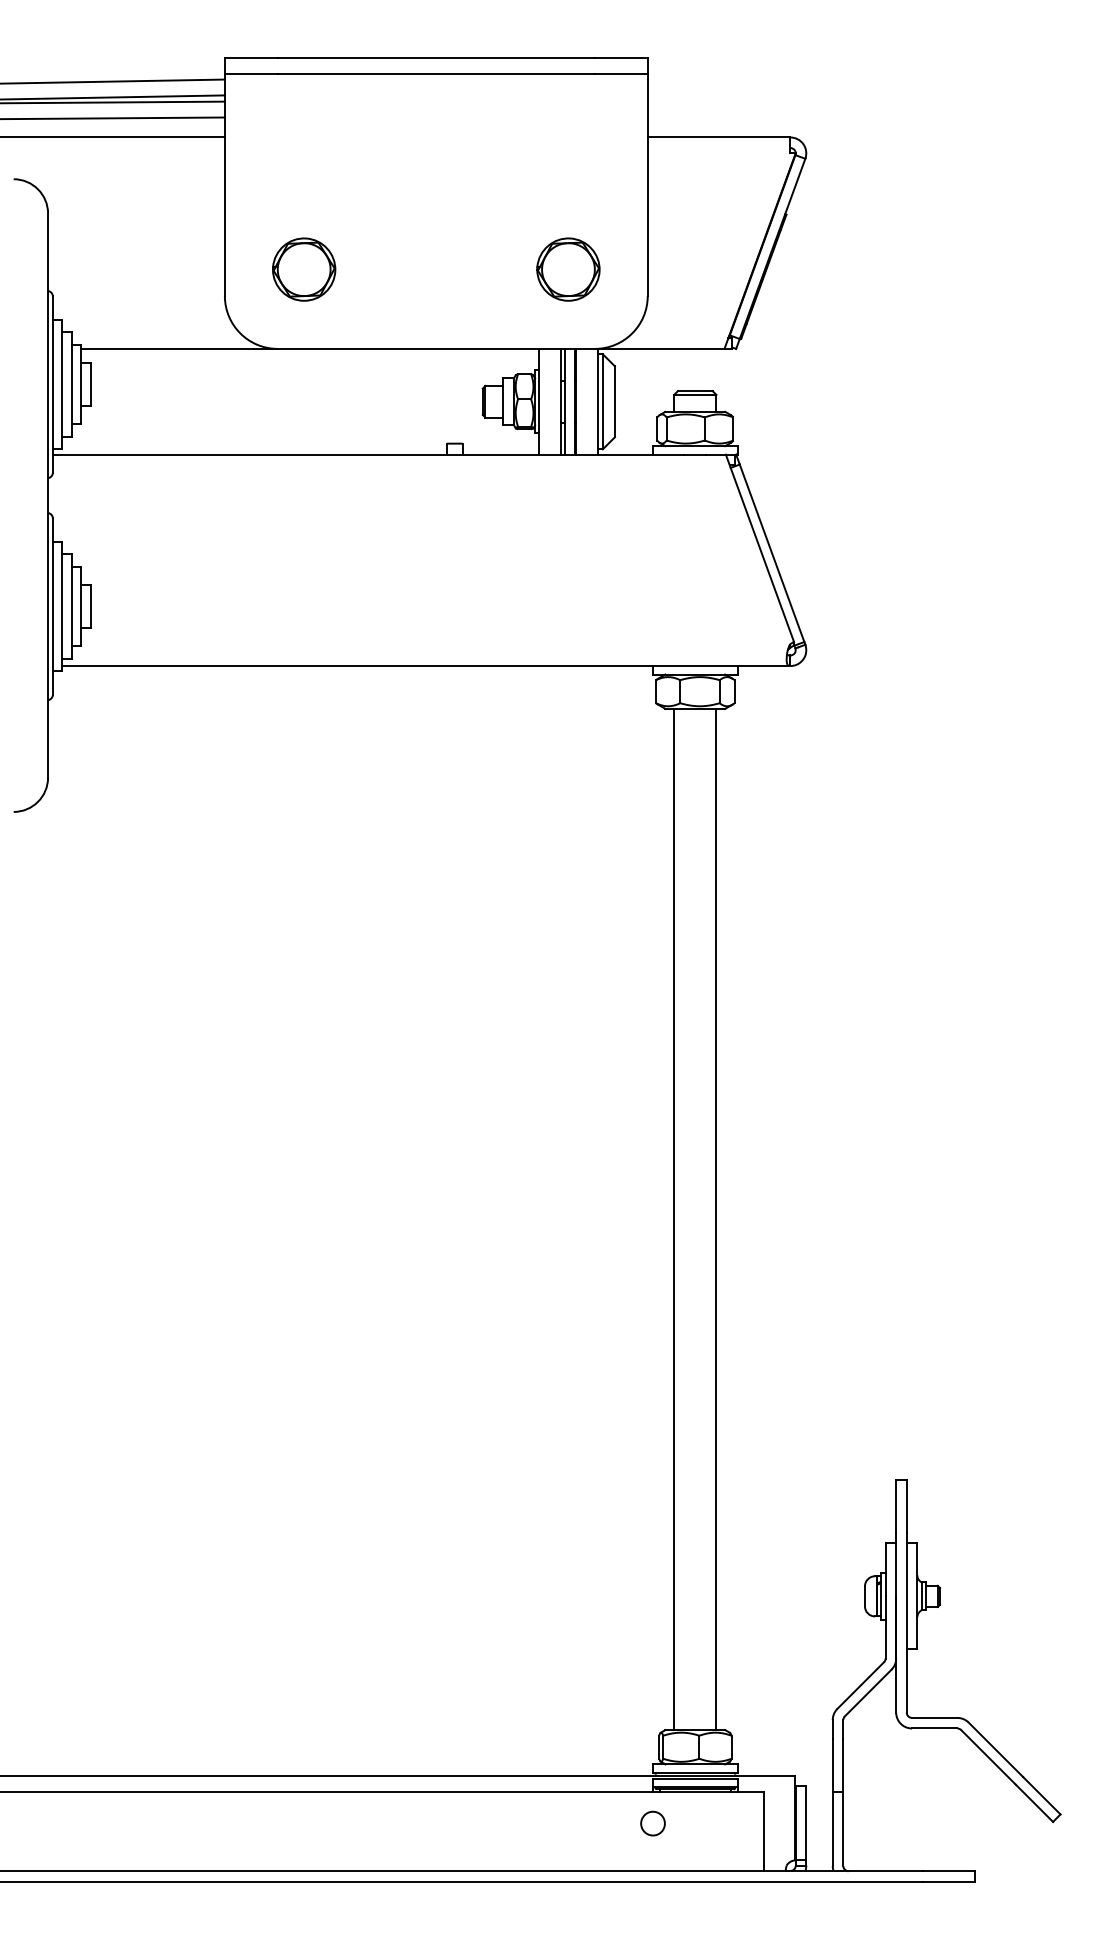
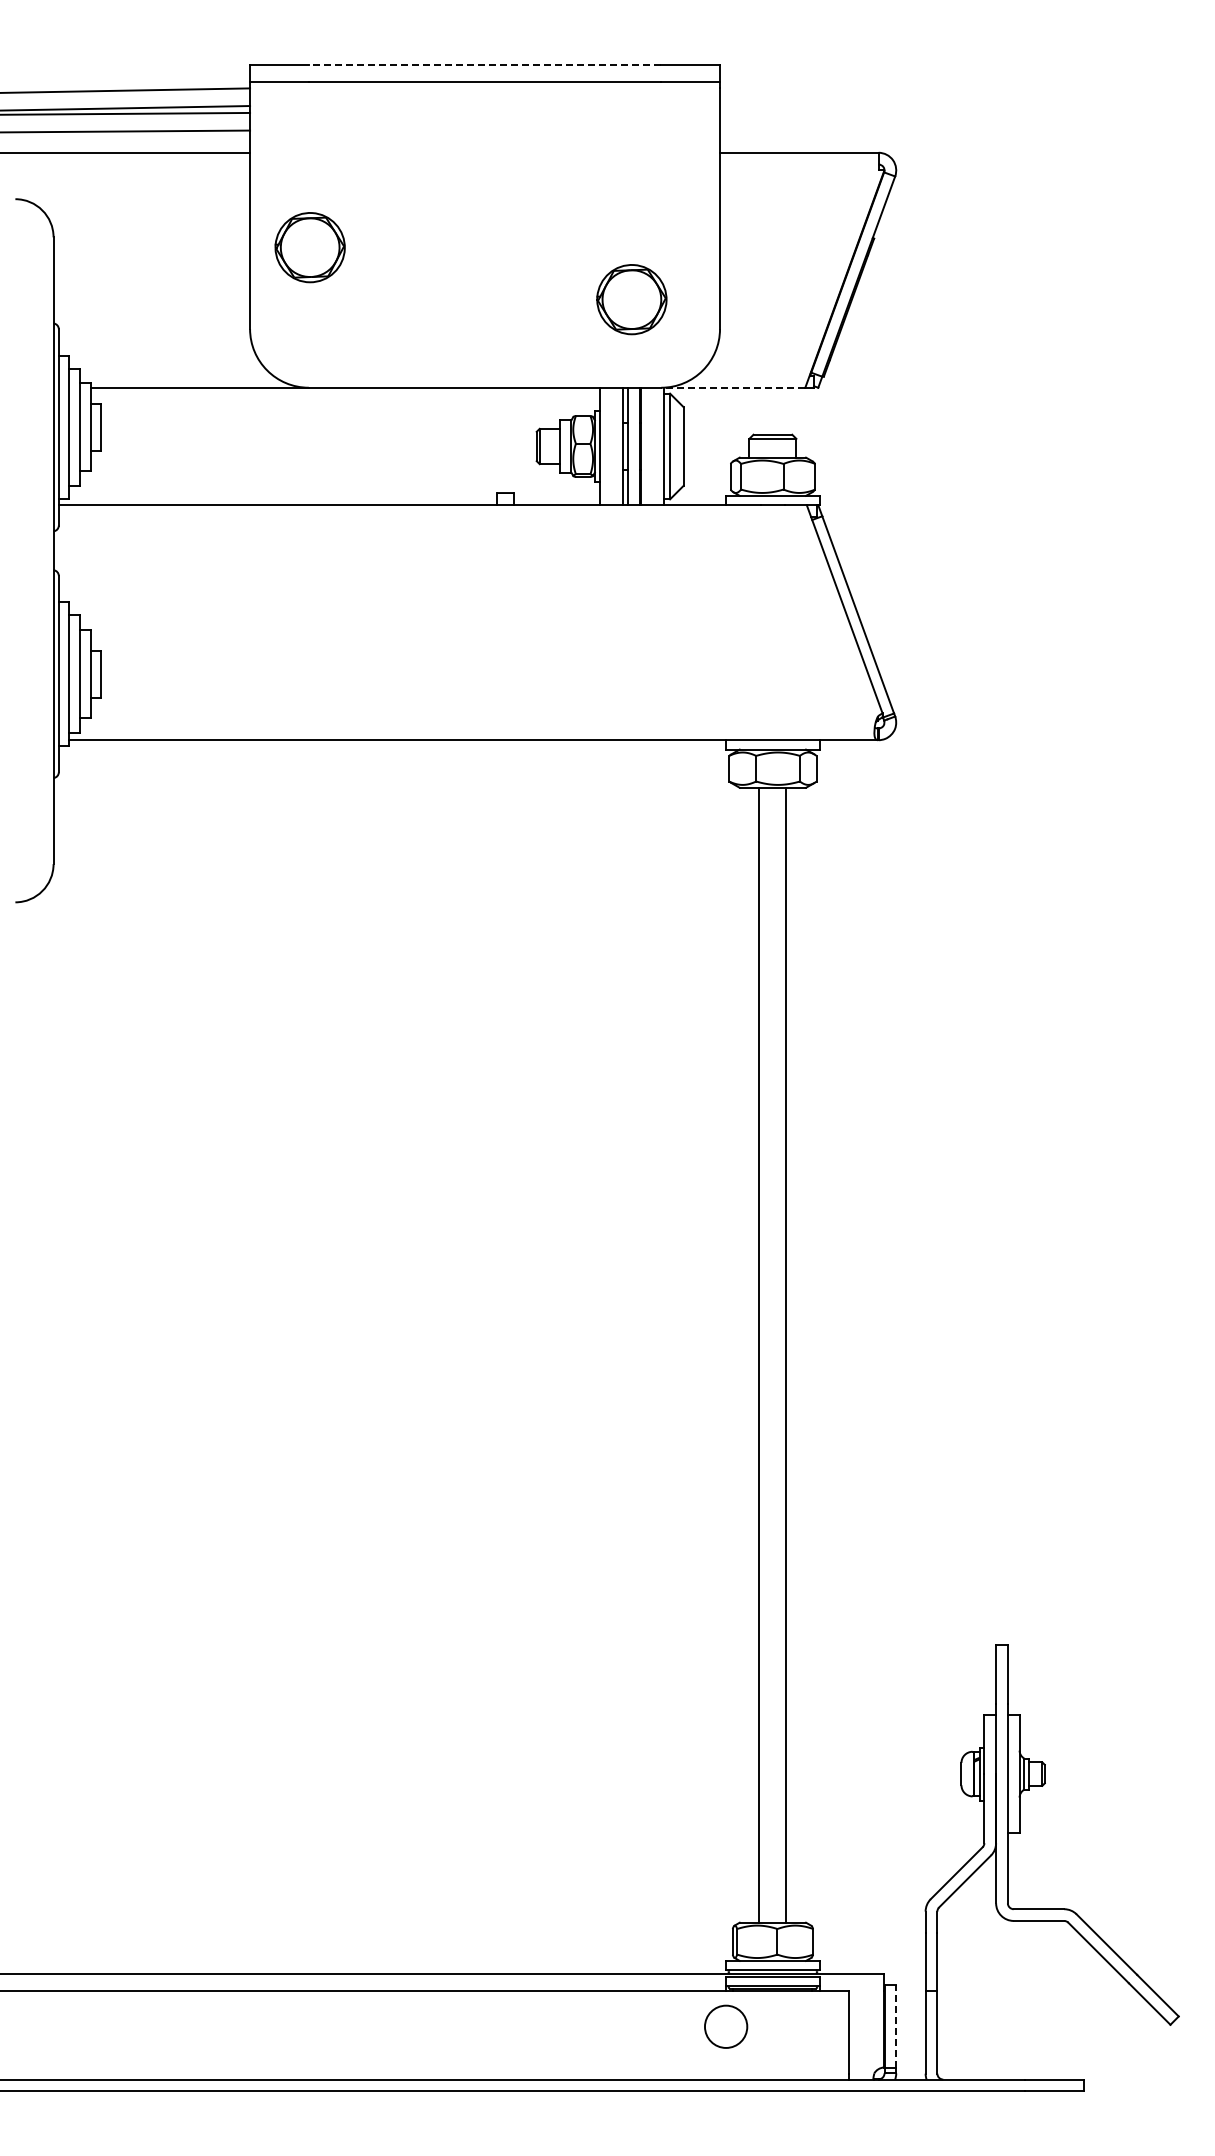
line: (435, 58) -> (484, 64), solid -> dashed
part: (303, 269) -> (309, 247), moved
line: (658, 348) -> (732, 387), solid -> dashed
line: (674, 1218) -> (786, 1354), moved
line: (716, 1218) -> (759, 1354), moved
line: (806, 1822) -> (896, 2025), solid -> dashed
circle: (652, 1823) -> (725, 2026), size x1.6

